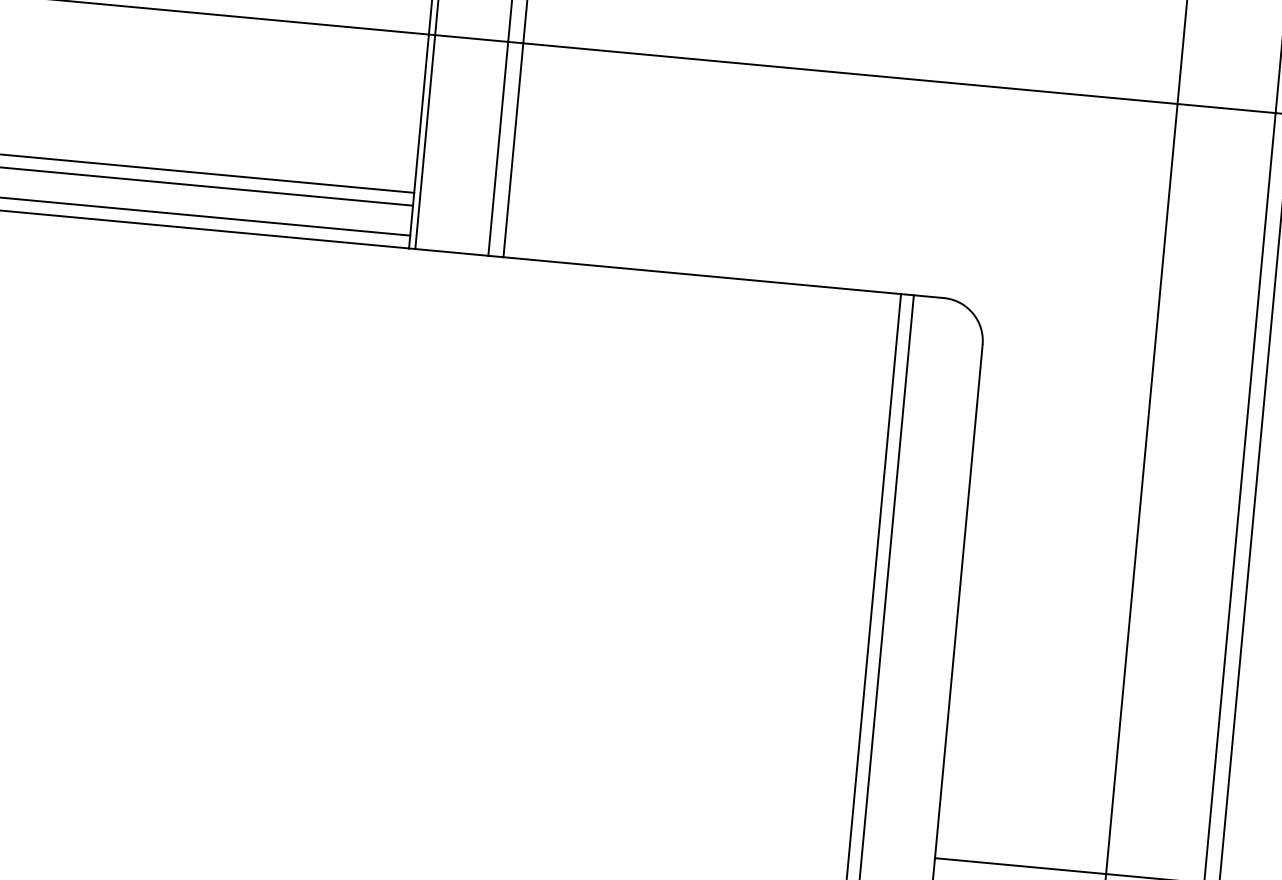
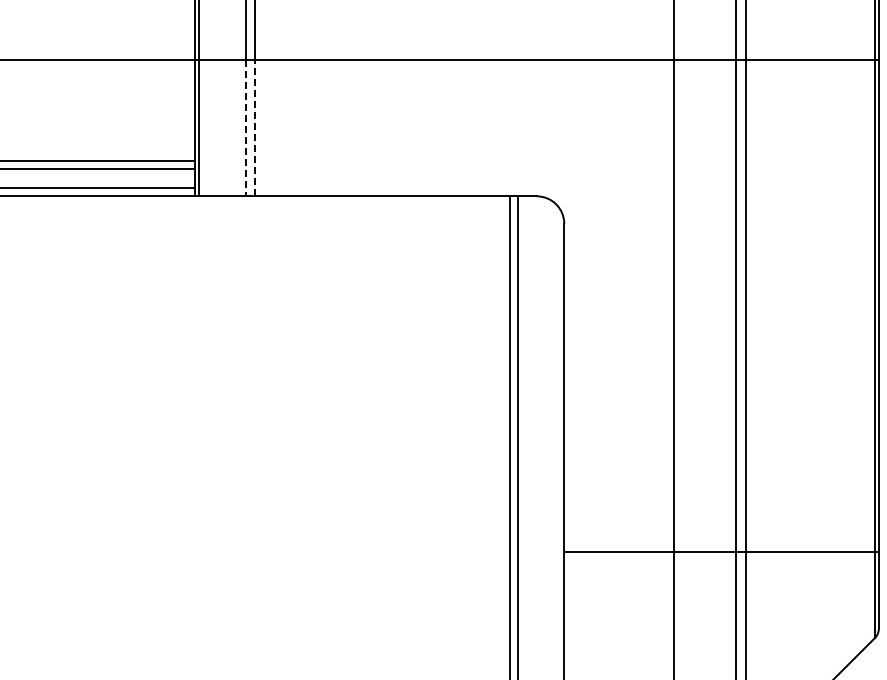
line: (498, 149) -> (245, 128), solid -> dashed
line: (513, 149) -> (255, 127), solid -> dashed

